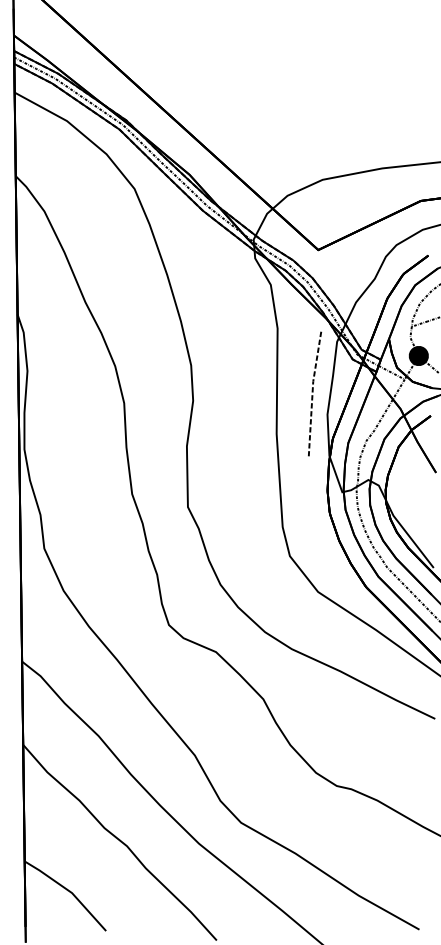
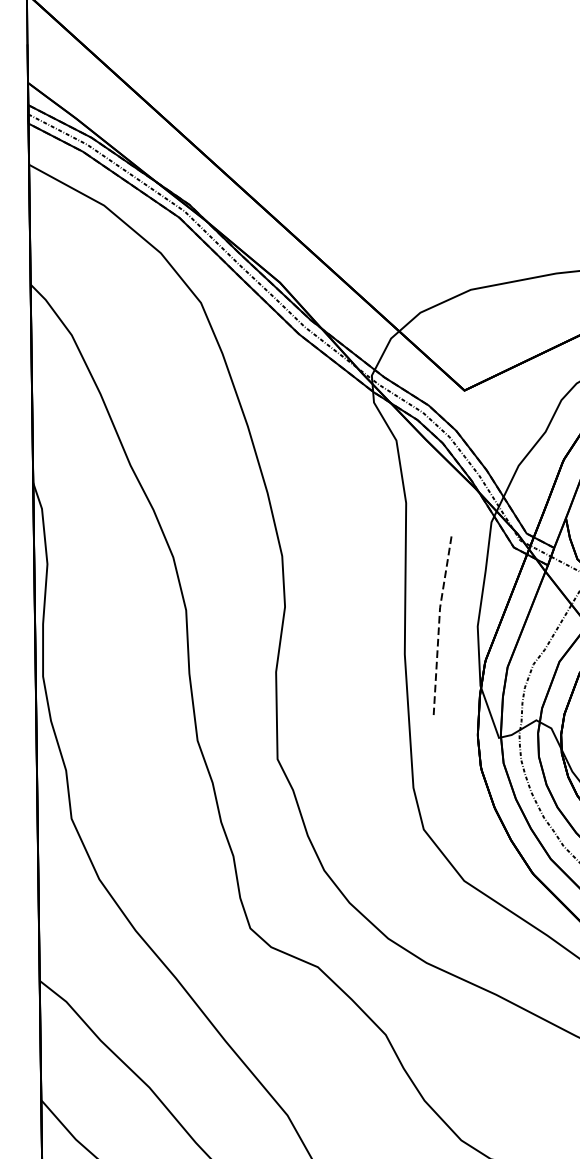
line: (313, 392) -> (440, 623), moved

